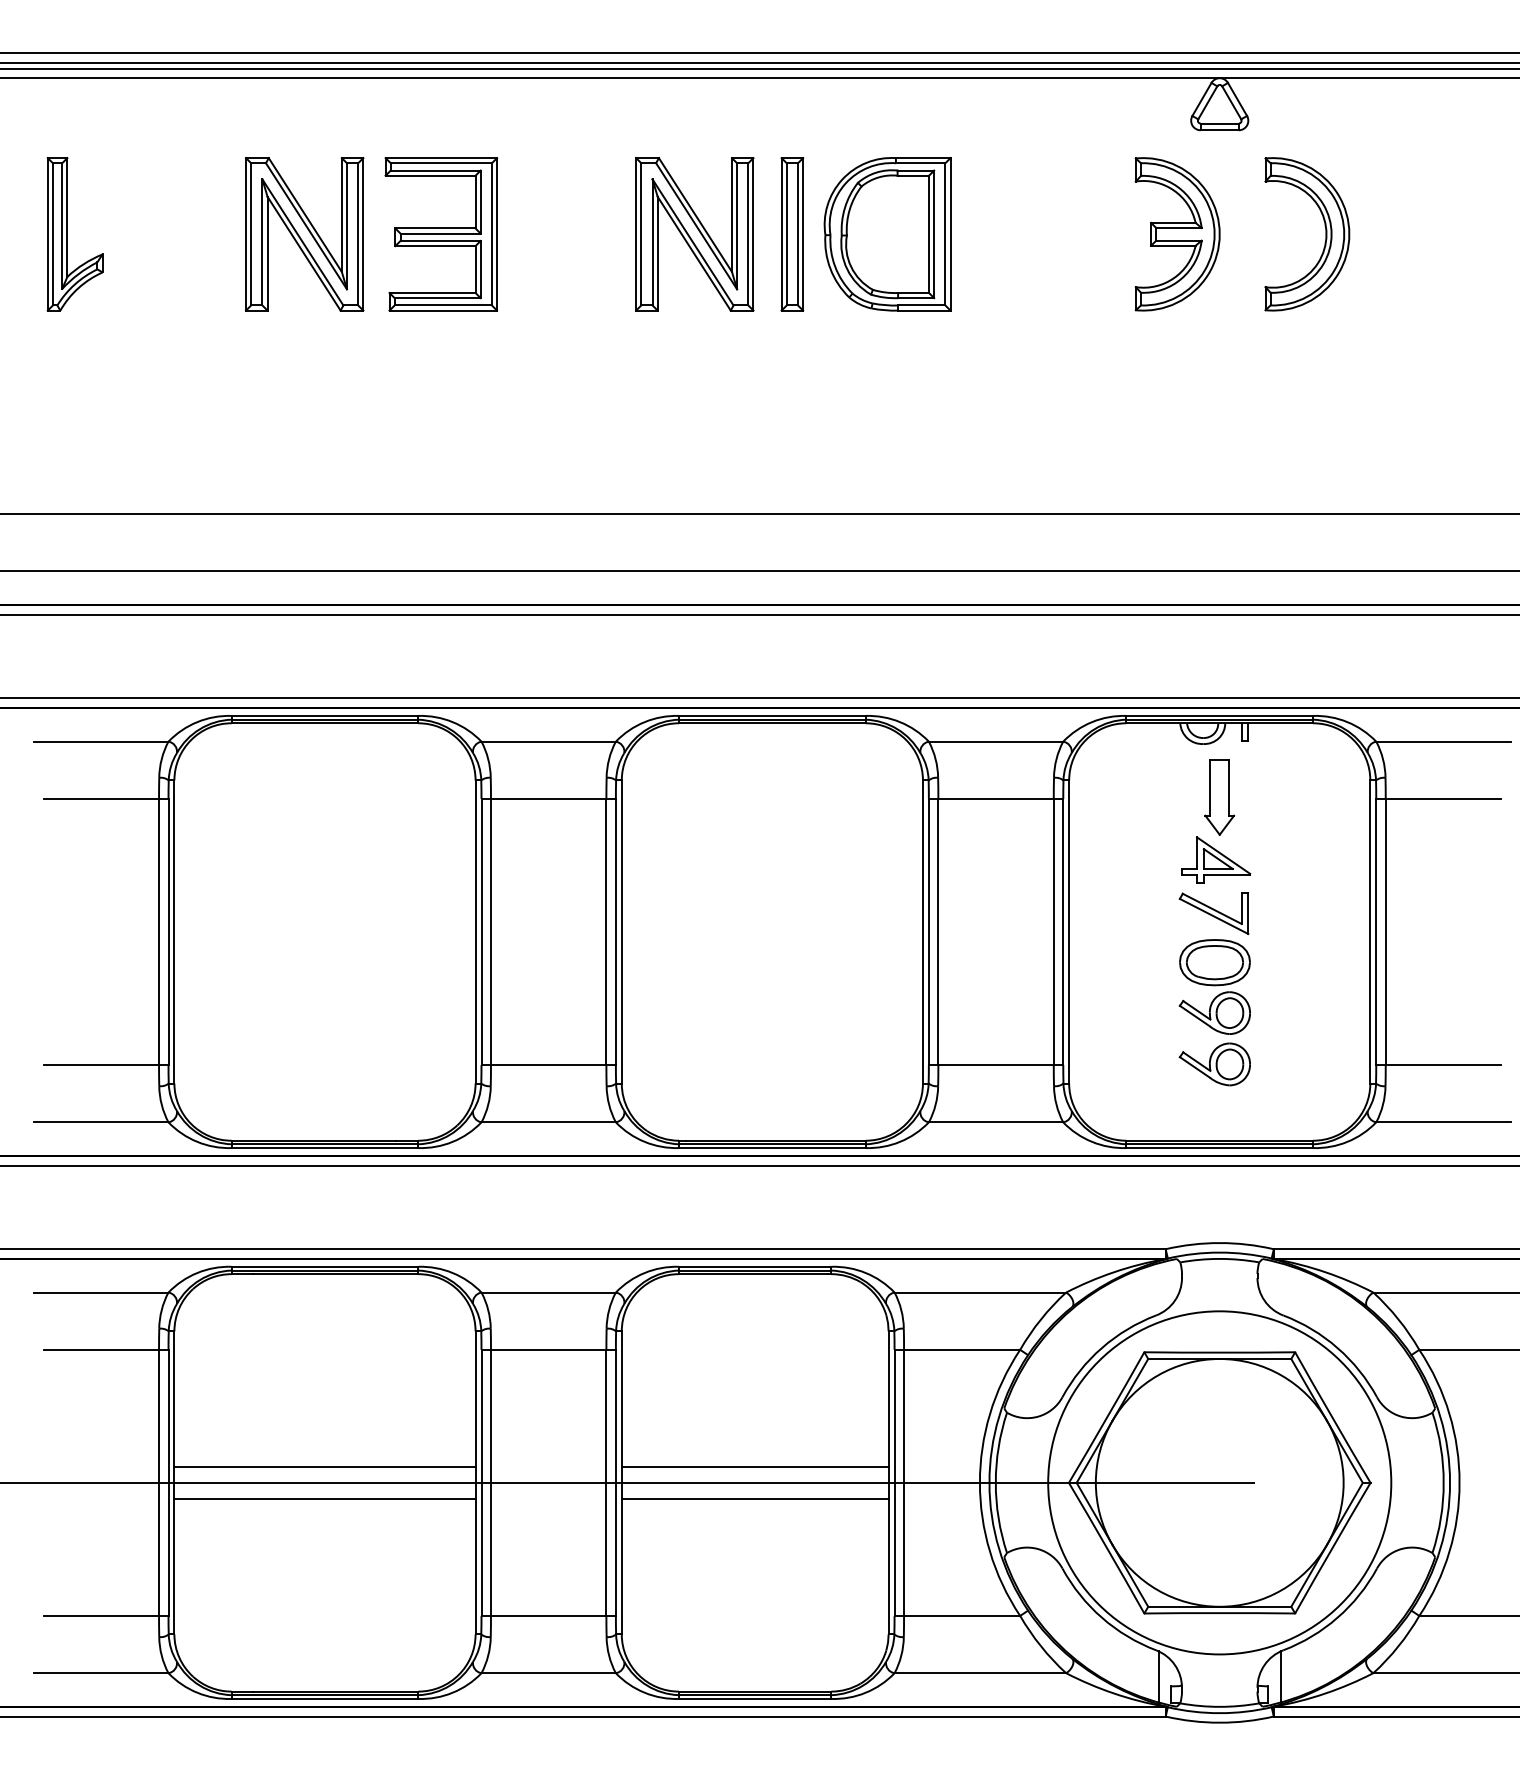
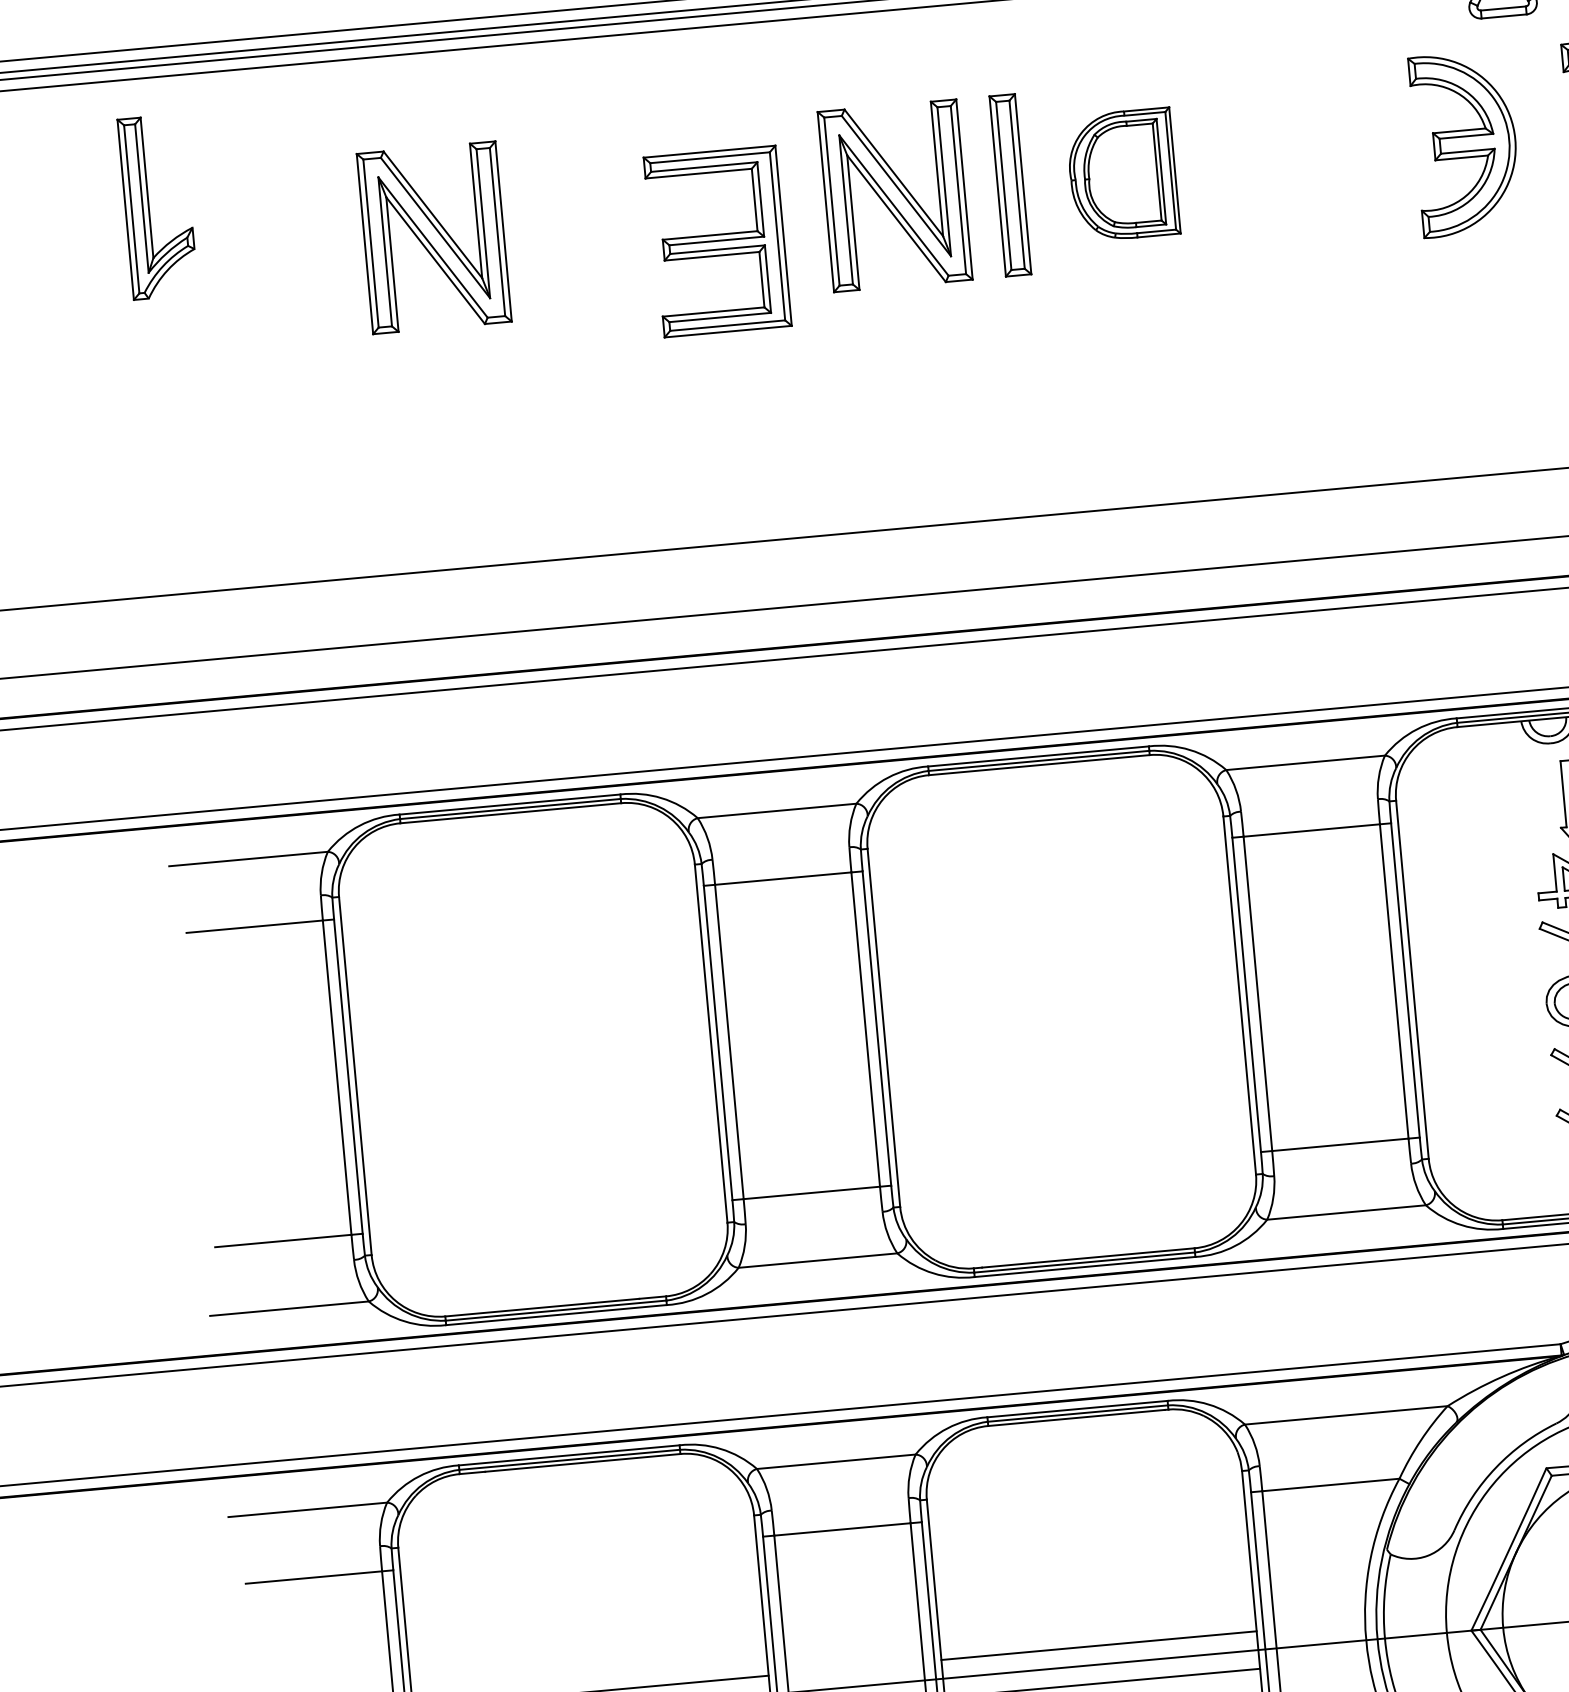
part: (67, 234) -> (149, 207), moved
part: (441, 234) -> (717, 241), moved
part: (887, 234) -> (1122, 175), size x0.7

